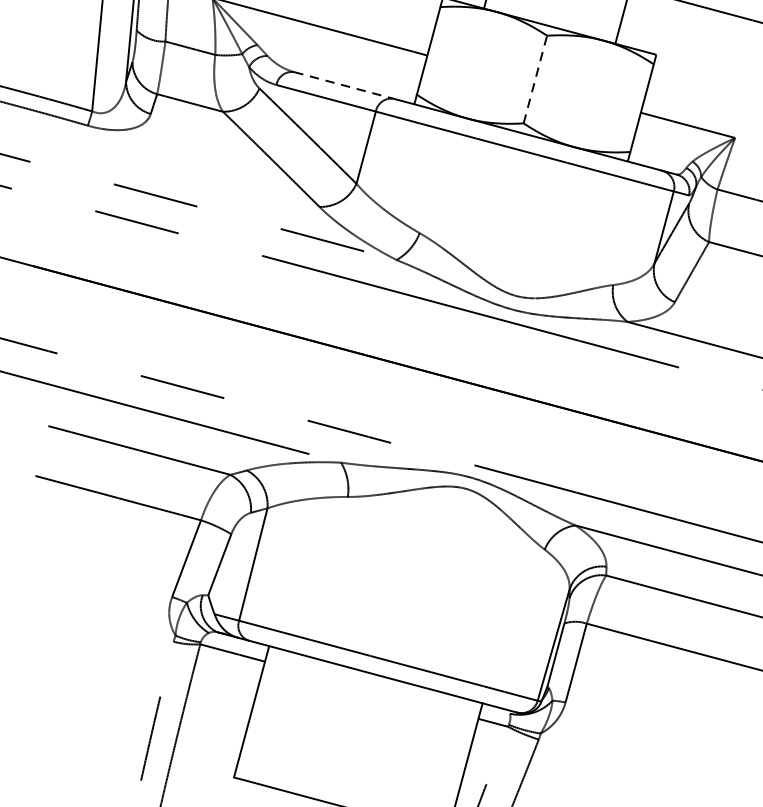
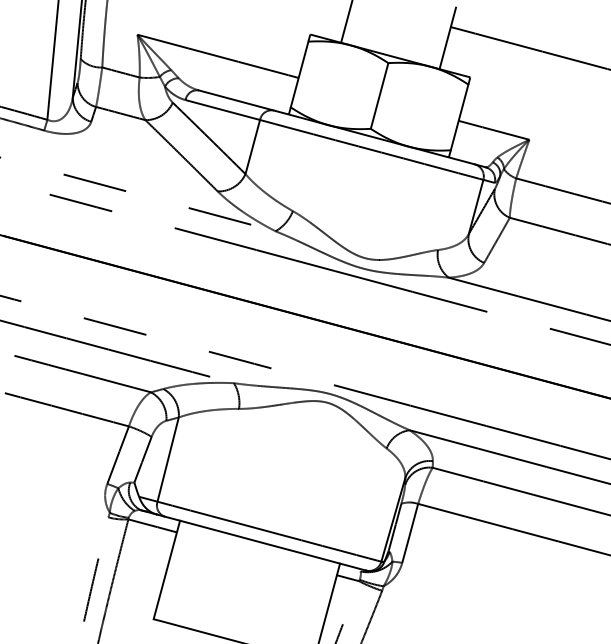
line: (535, 78) -> (379, 95), dashed -> solid
line: (344, 85) -> (236, 100), dashed -> solid

